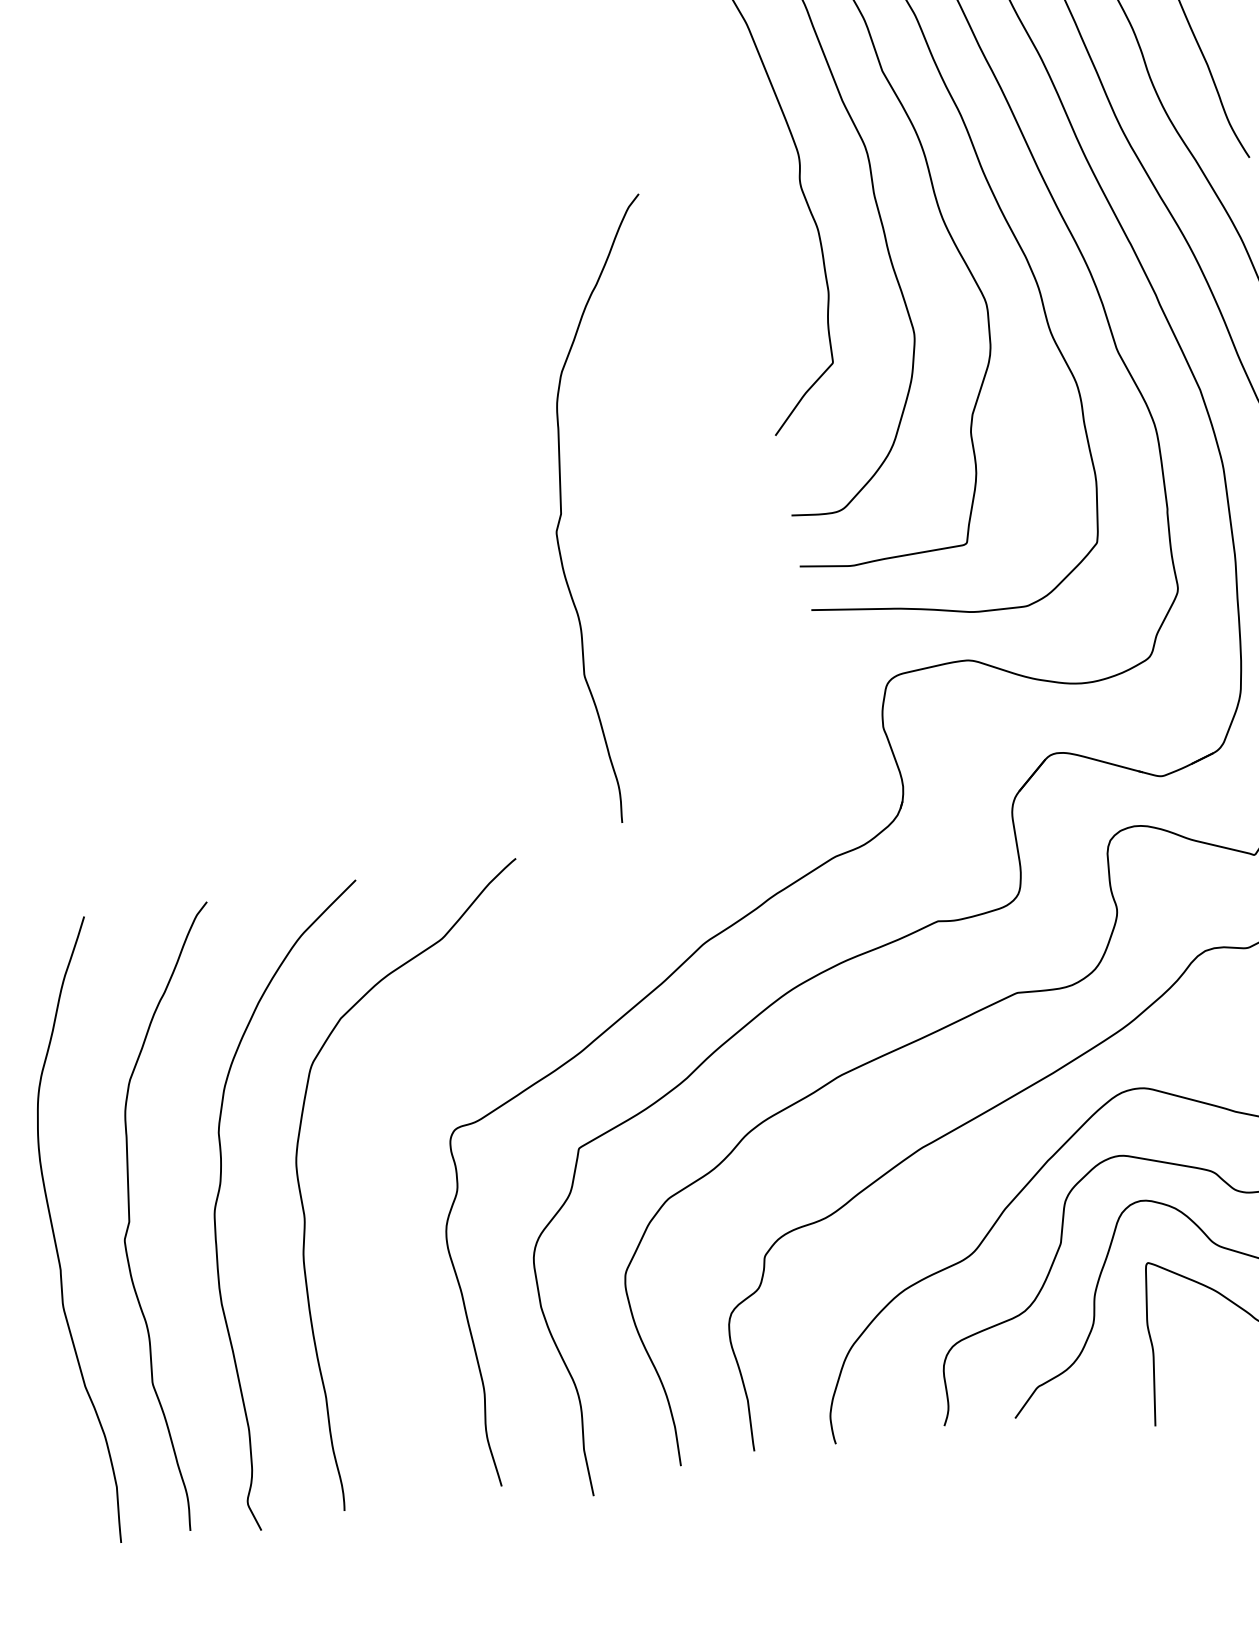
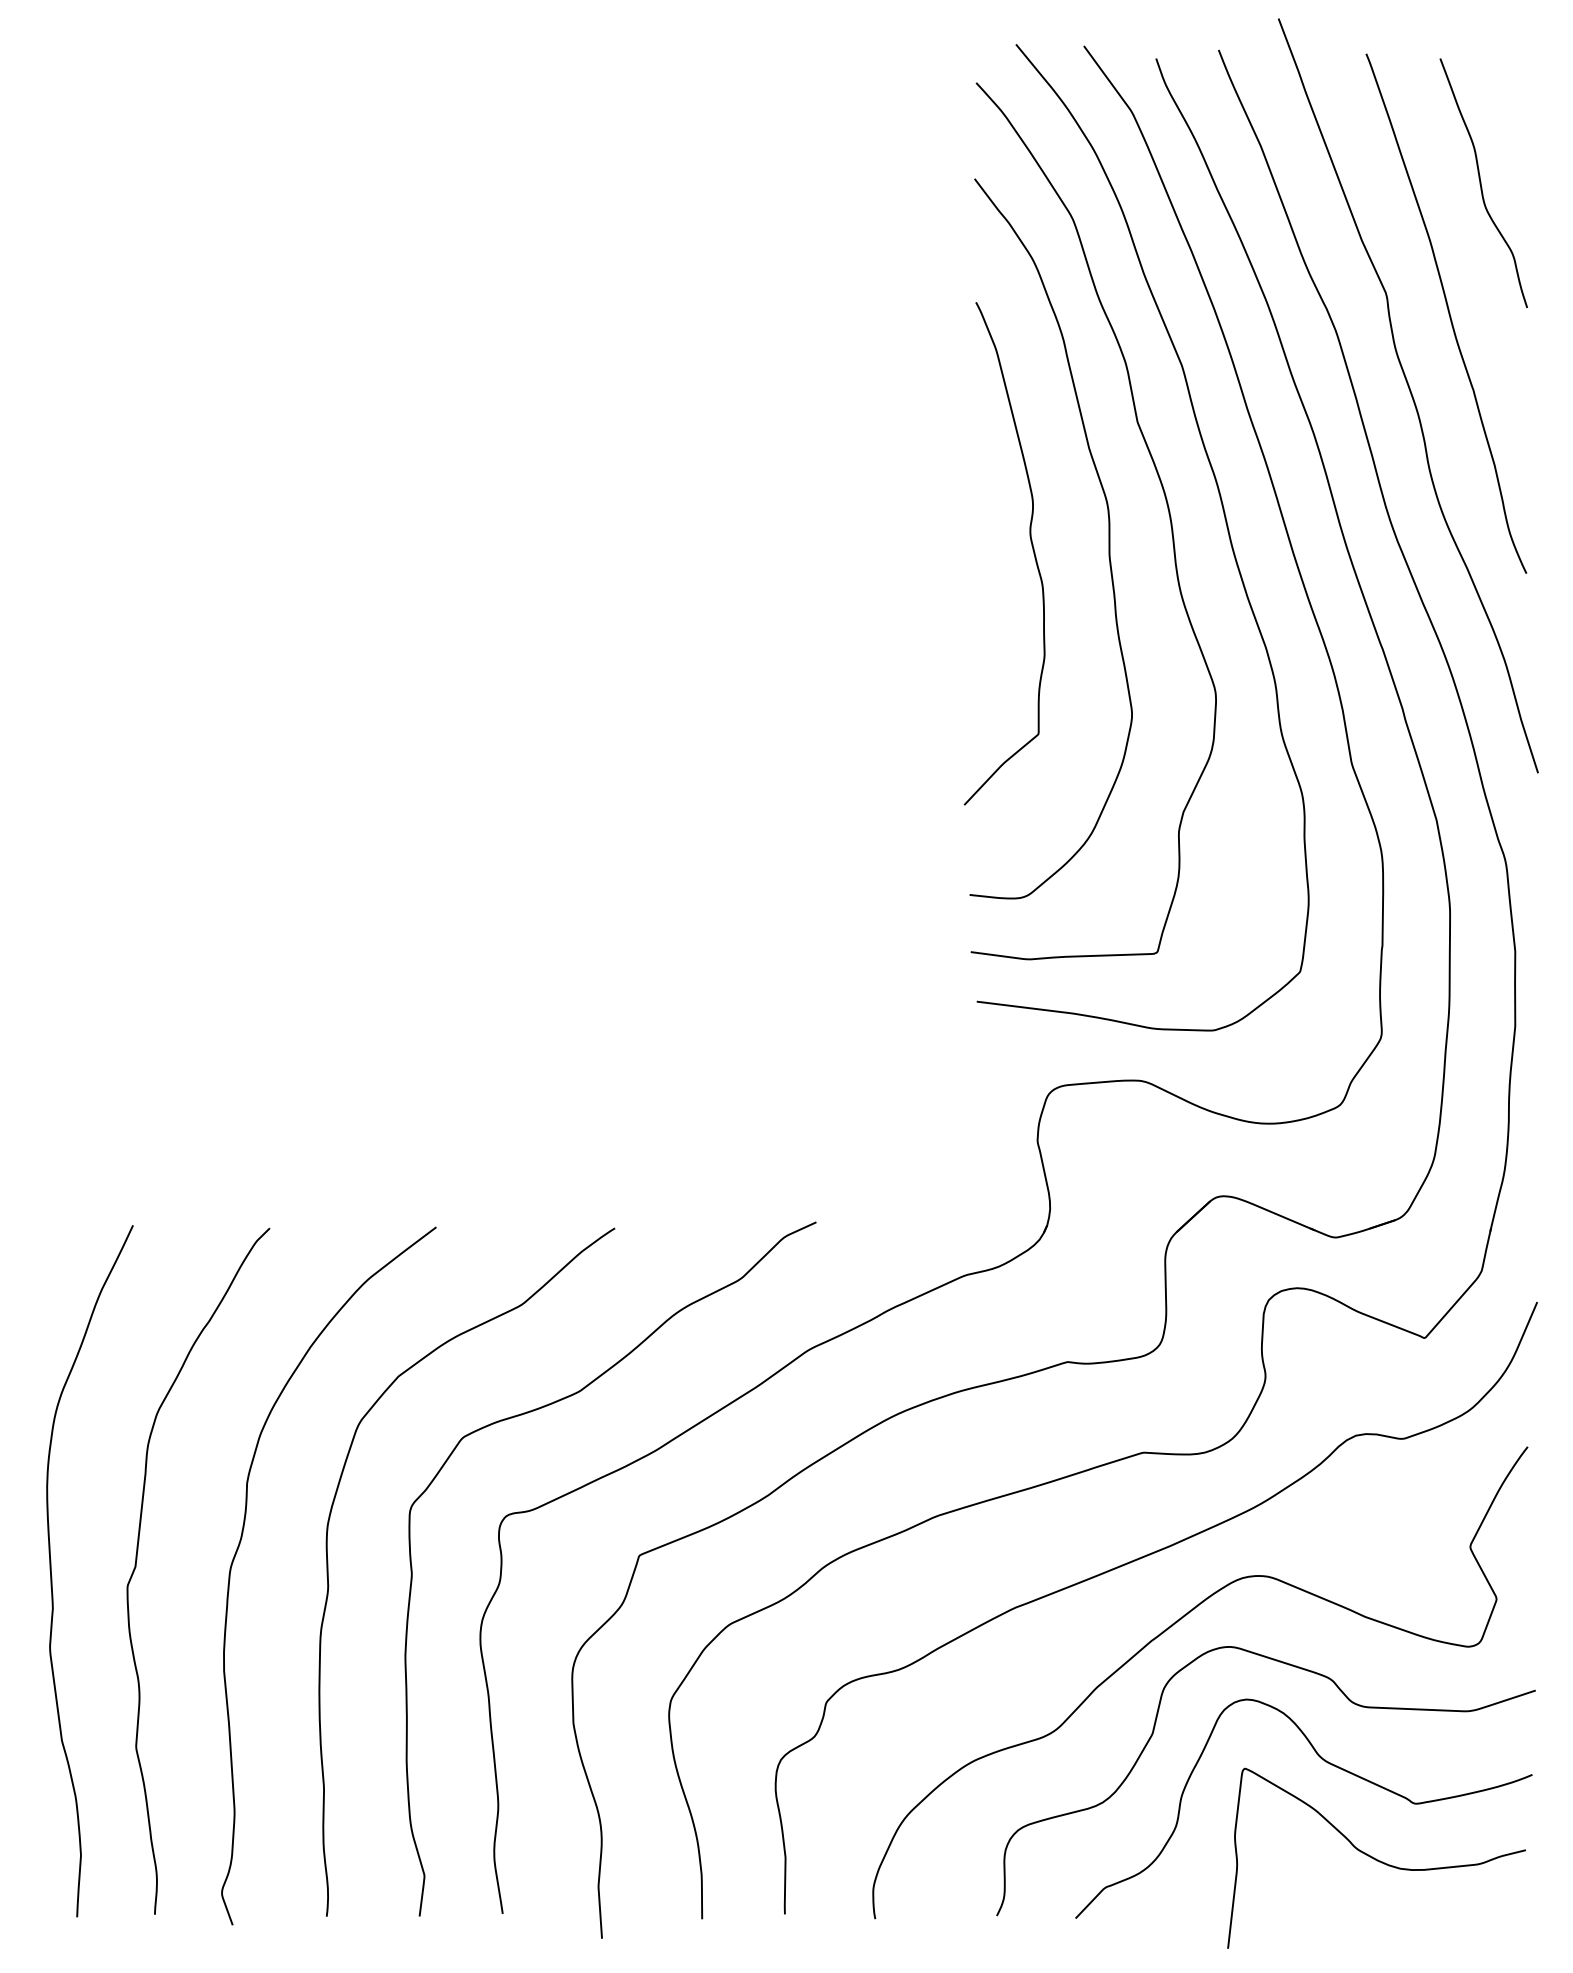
curve: (562, 508) -> (719, 851), removed
curve: (477, 1026) -> (547, 1406), added

